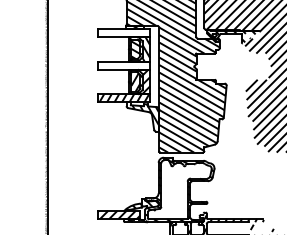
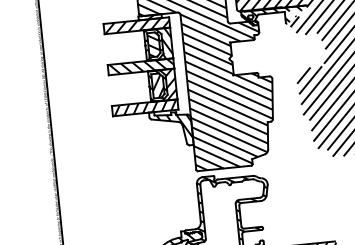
hatch: (124, 32) -> (137, 25), added
hatch: (123, 65) -> (140, 66), added

